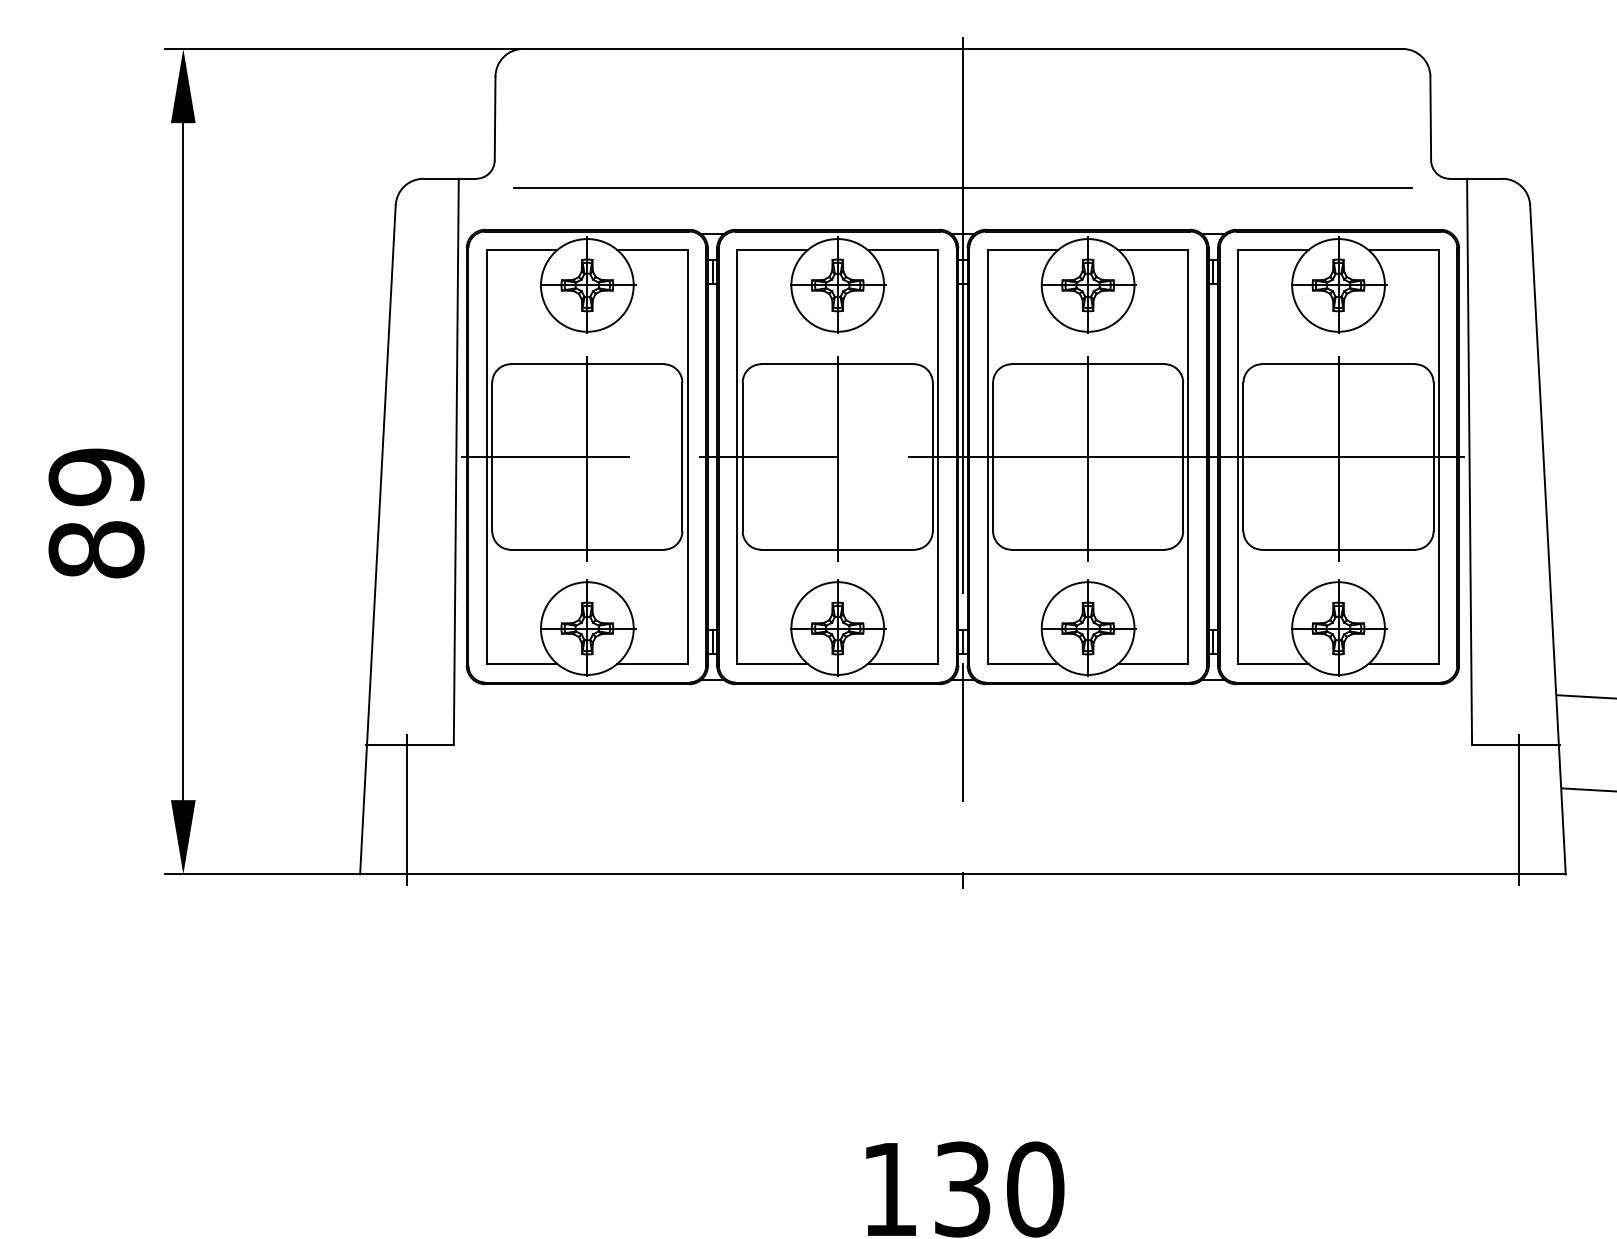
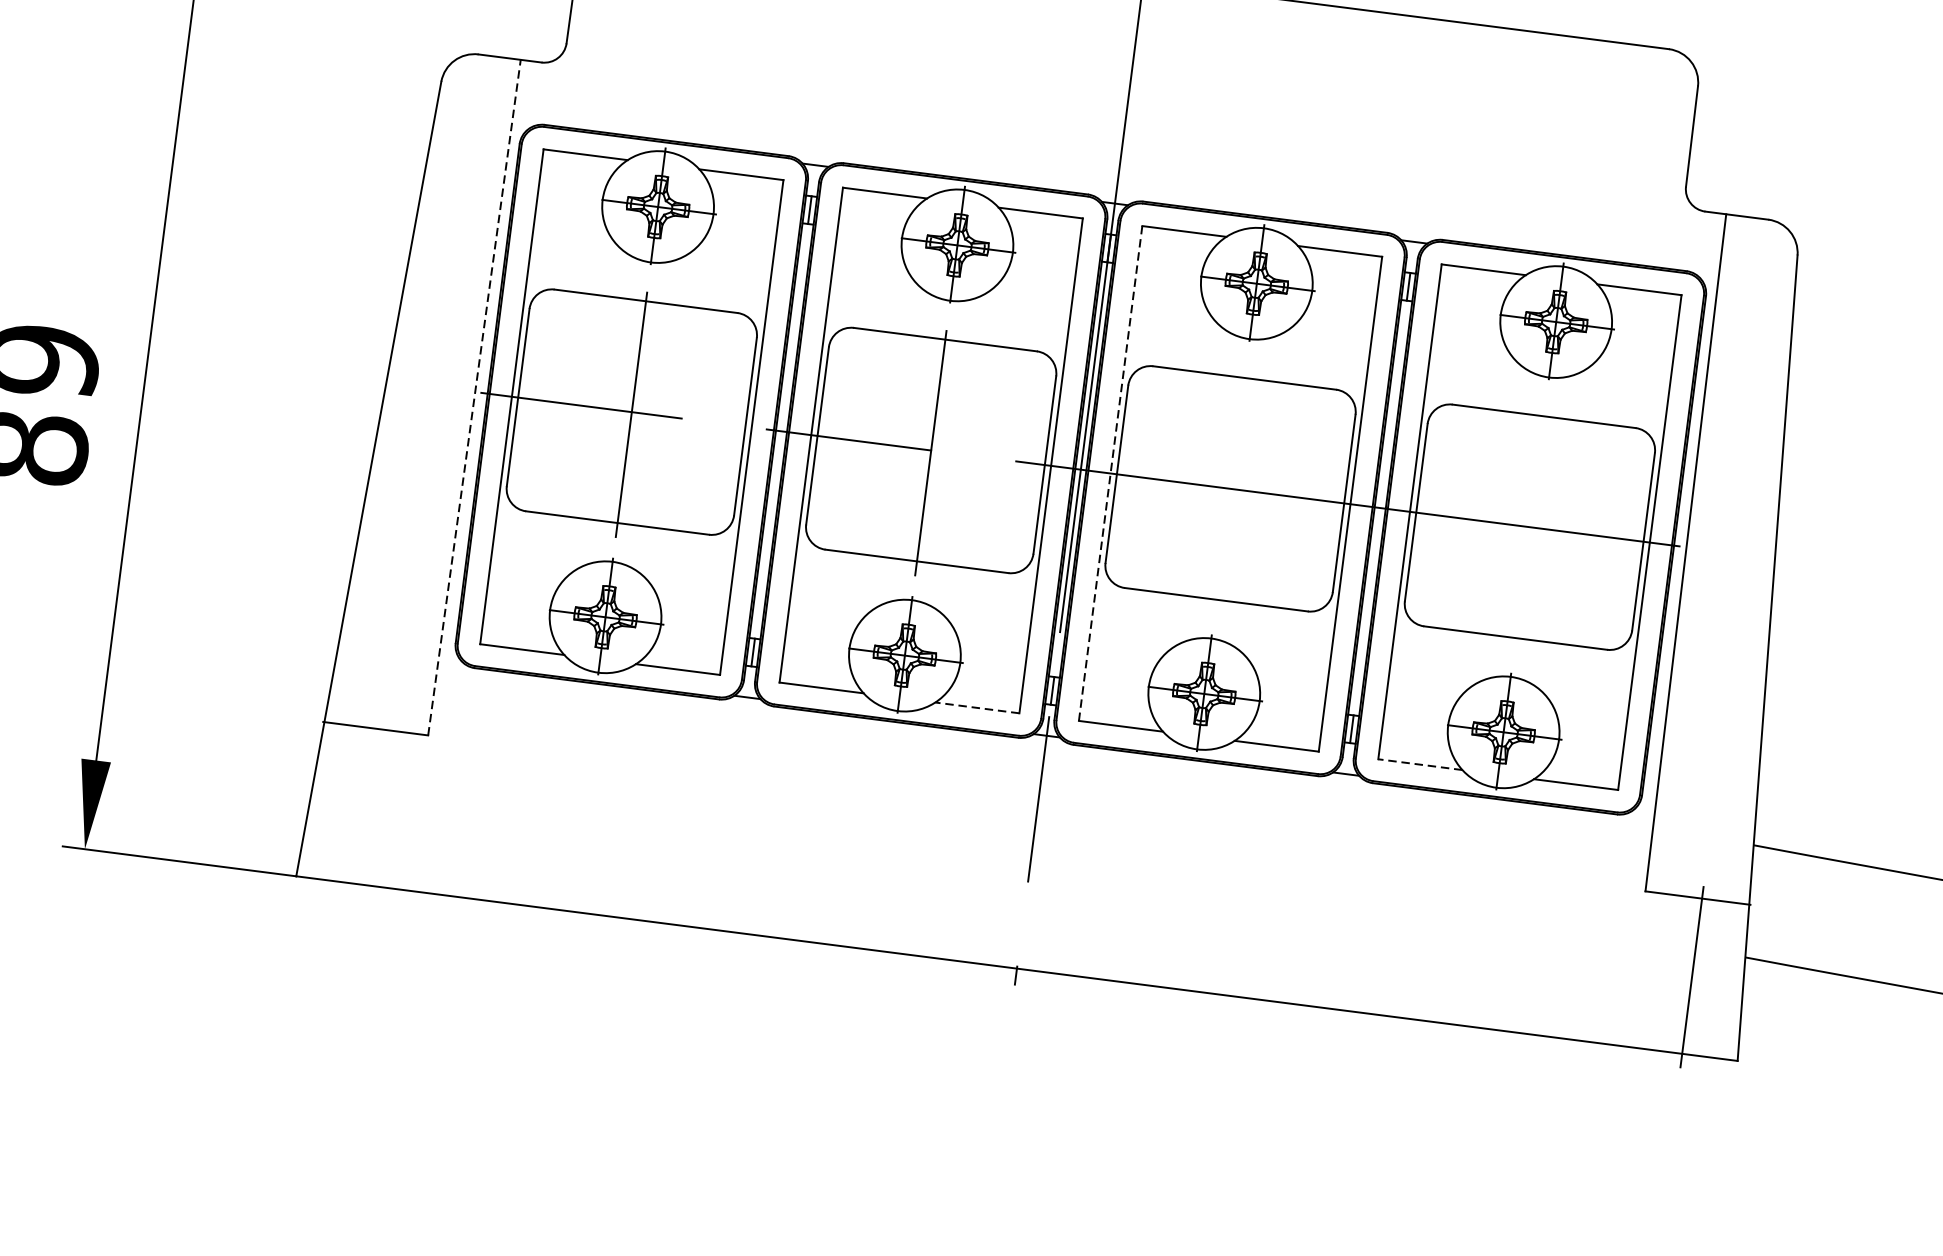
line: (962, 188) -> (1121, 148), removed
line: (987, 457) -> (1110, 474), solid -> dashed
line: (1088, 459) -> (1230, 491), removed
line: (1338, 459) -> (1529, 530), removed
line: (456, 461) -> (474, 397), solid -> dashed
line: (902, 663) -> (976, 707), solid -> dashed
line: (1272, 663) -> (1419, 763), solid -> dashed
line: (406, 810) -> (361, 807), removed

